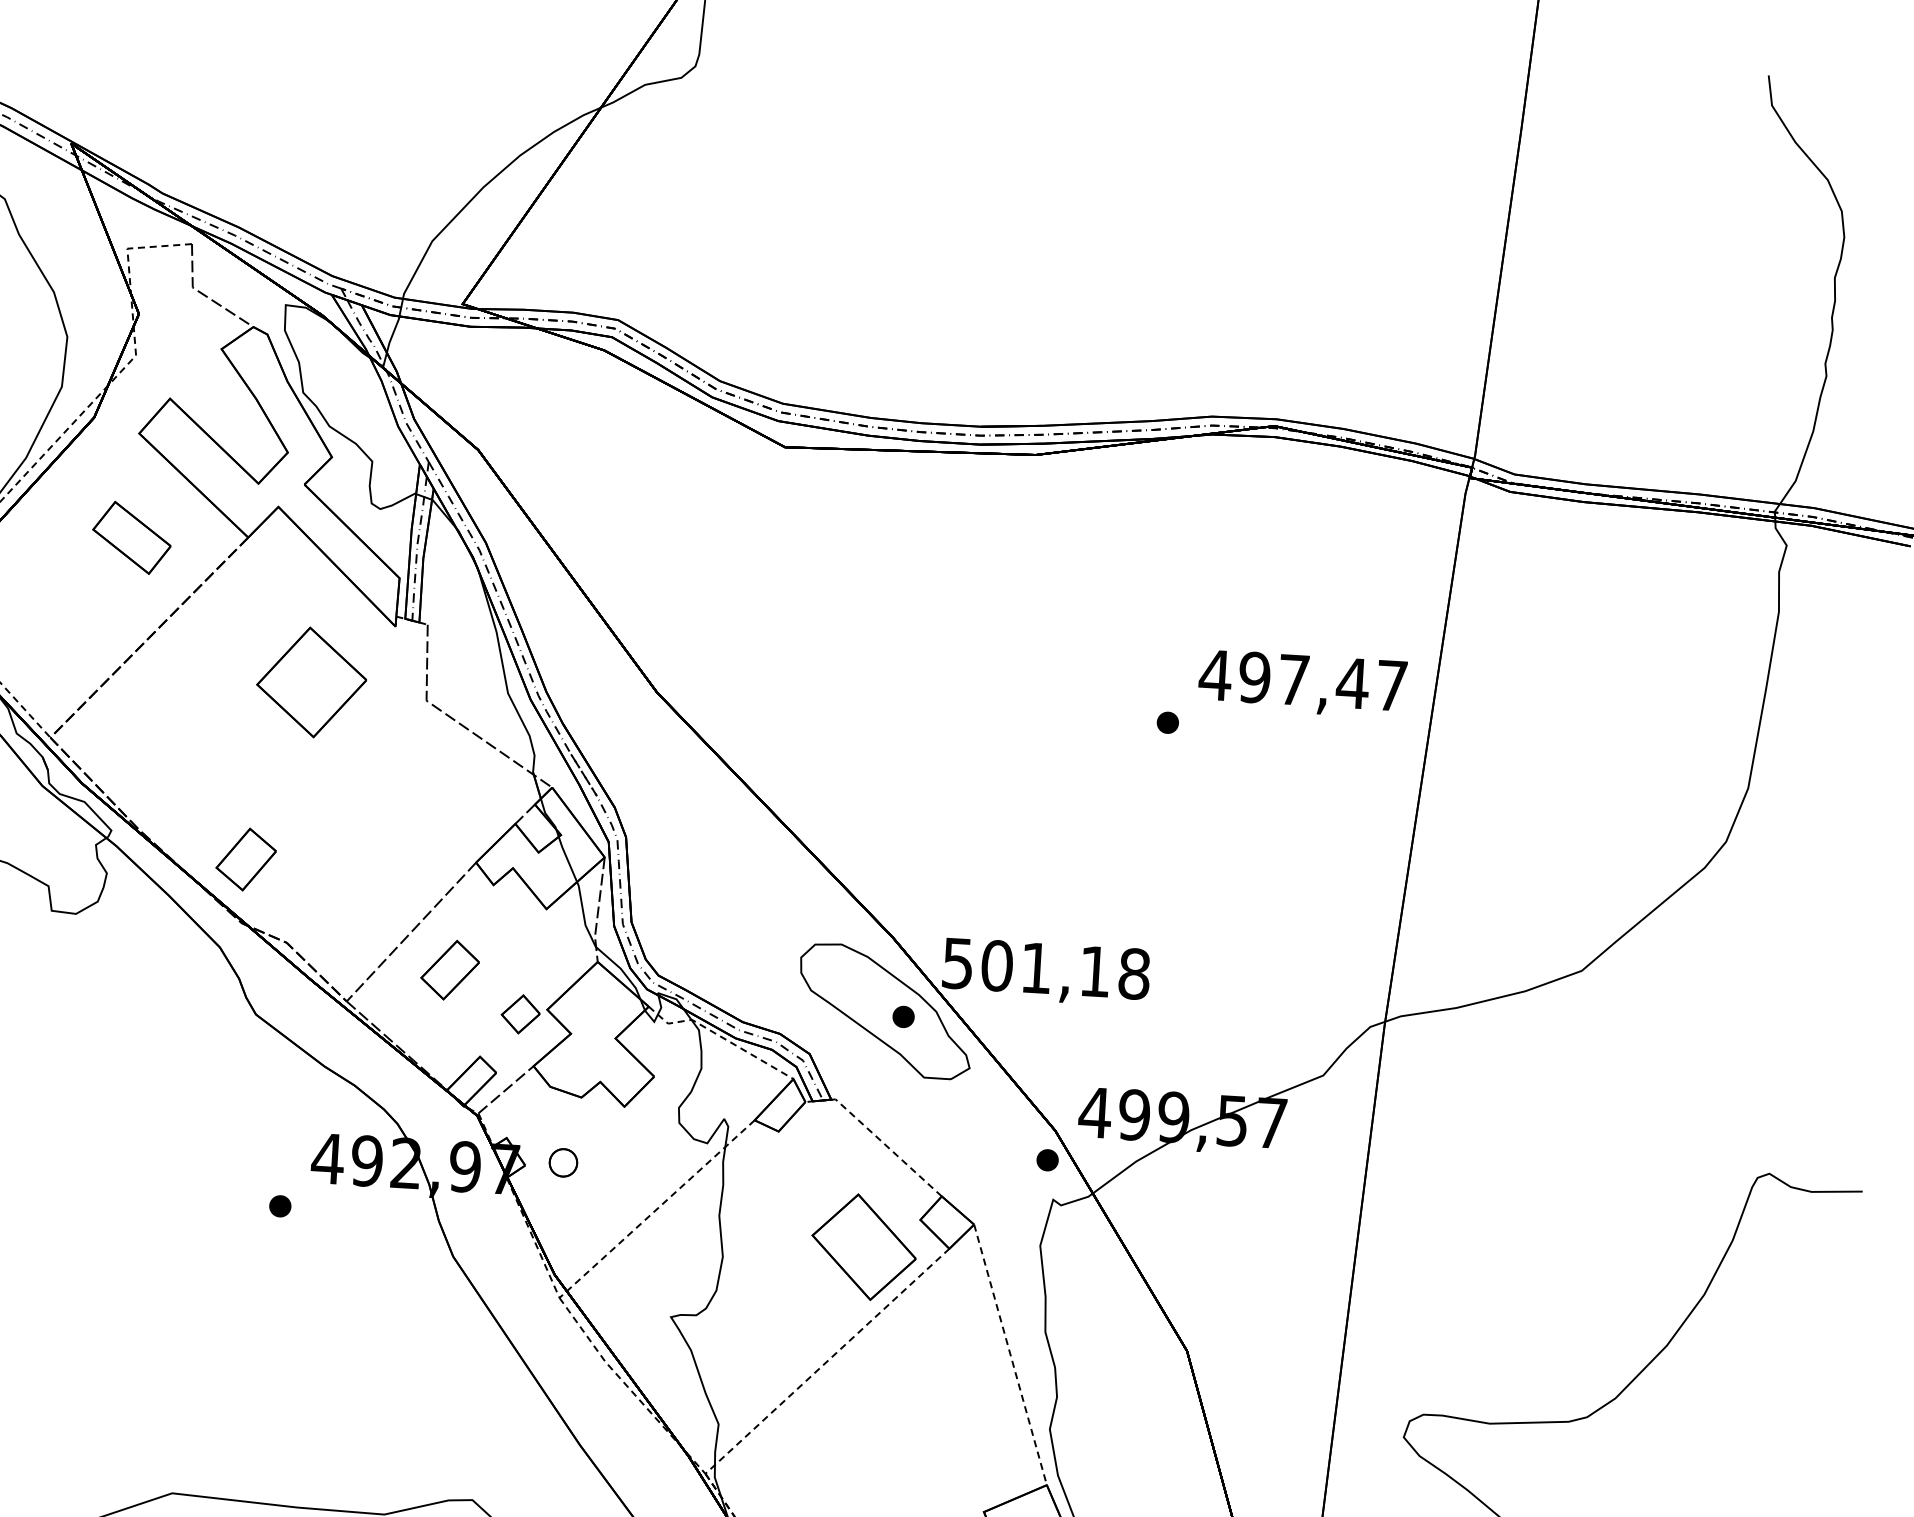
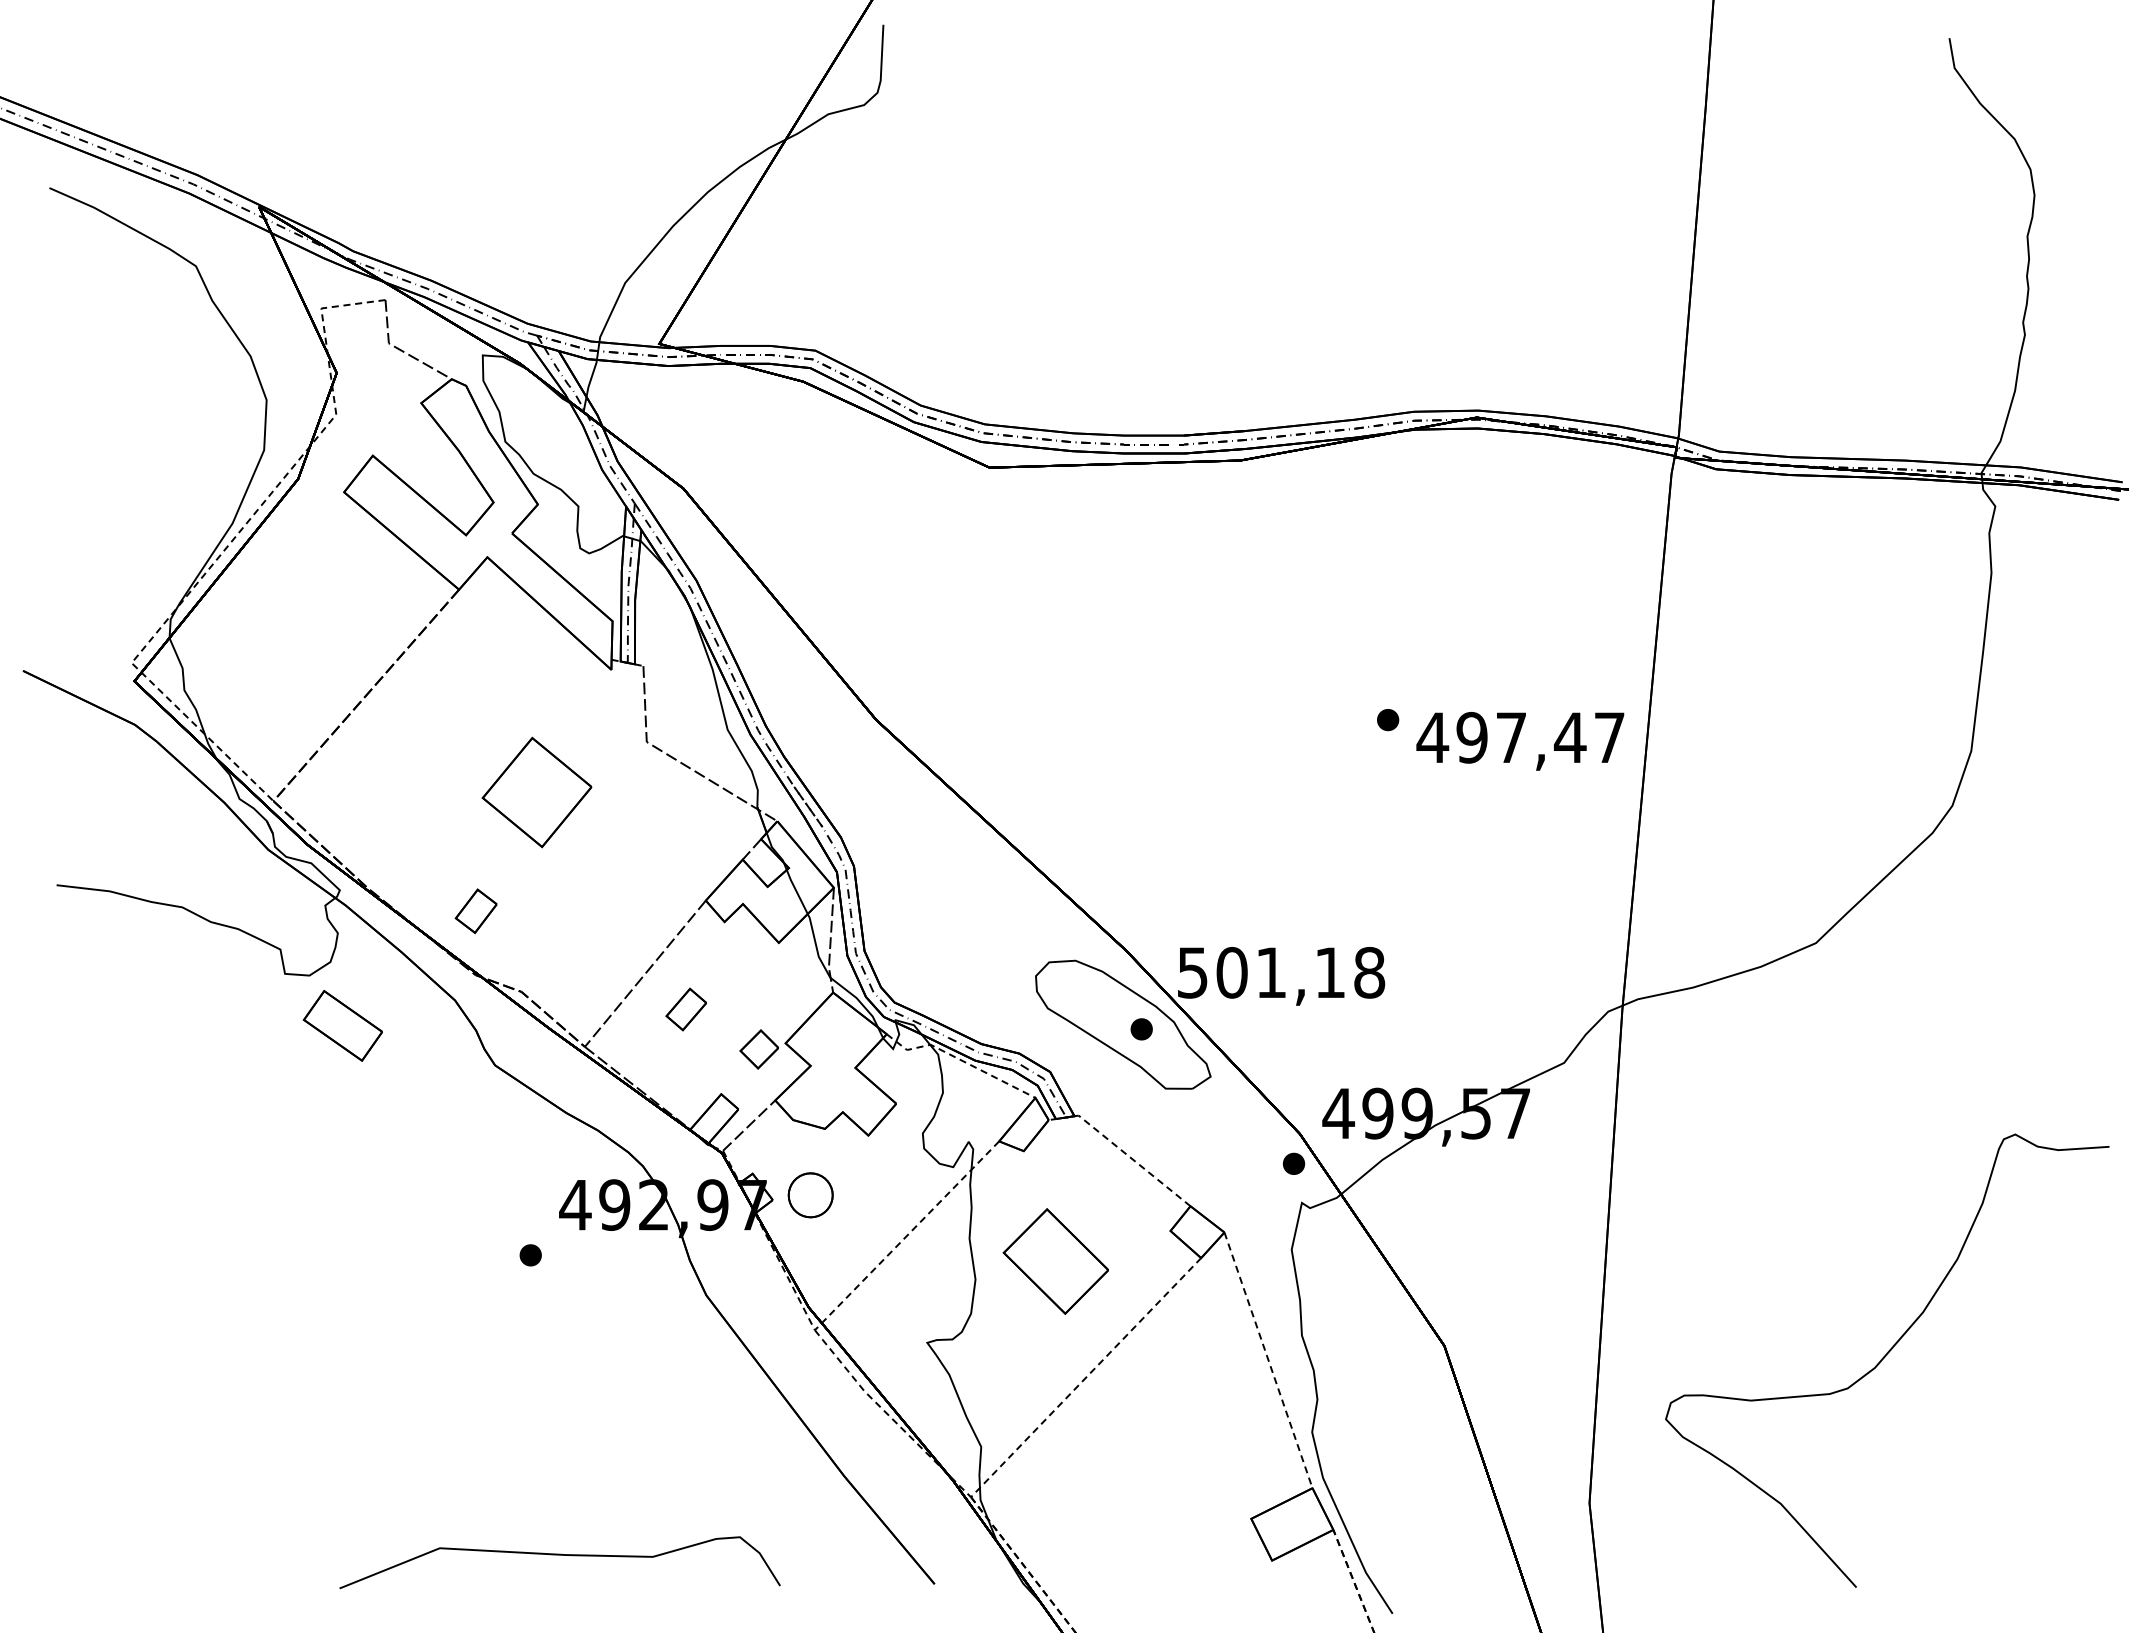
part: (131, 537) -> (342, 1025), moved
part: (311, 682) -> (536, 792), moved
text: (1302, 684) -> (1520, 741), moved
part: (246, 859) -> (476, 911), size x0.7
part: (450, 970) -> (686, 1009), size x0.7
part: (563, 1162) -> (810, 1194), size x1.6
part: (863, 1247) -> (1055, 1261), moved

